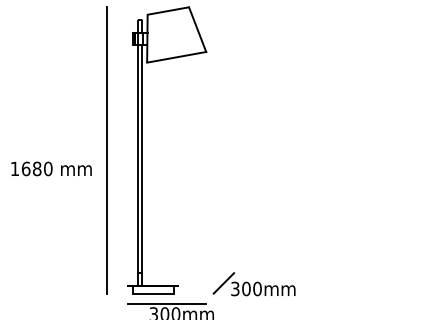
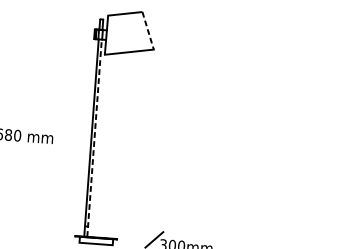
line: (197, 29) -> (148, 30), solid -> dashed
line: (107, 150) -> (67, 124), removed
line: (142, 165) -> (94, 138), solid -> dashed

